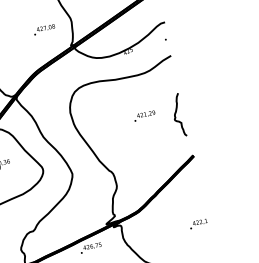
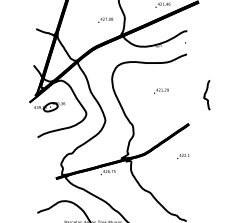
curve: (176, 116) -> (205, 95), moved
text: (198, 223) -> (183, 156), moved

